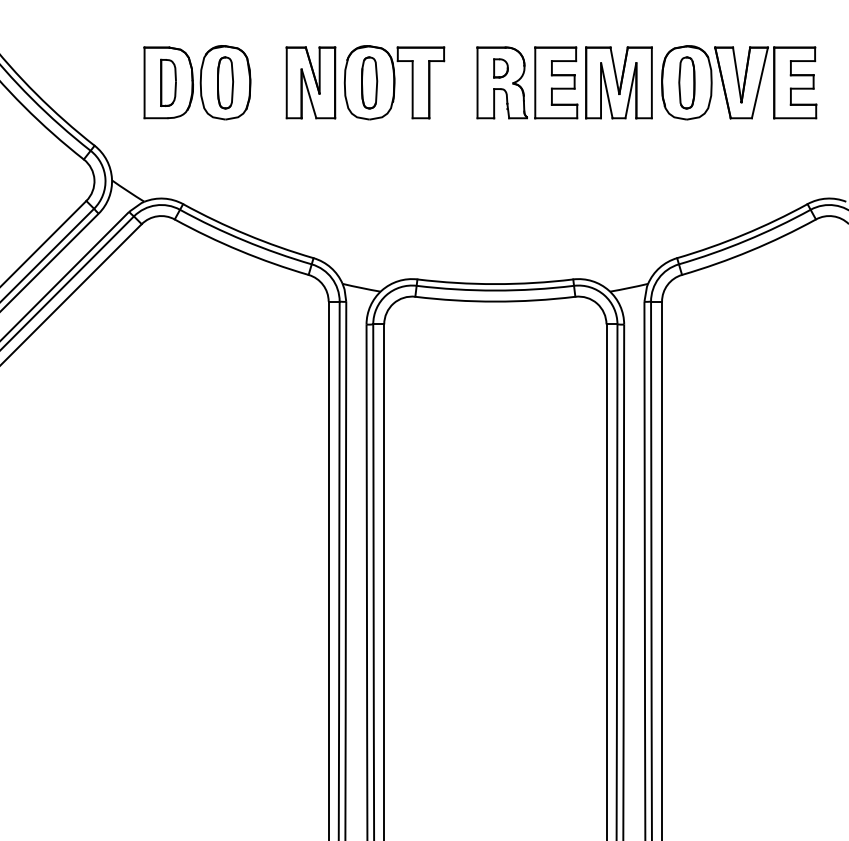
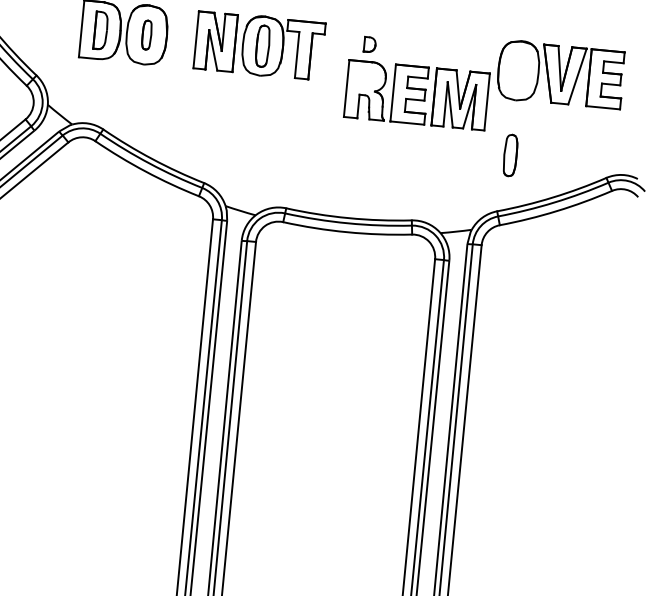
part: (225, 82) -> (146, 34), size x0.7
part: (564, 82) -> (416, 94), moved
part: (686, 82) -> (510, 155), moved

